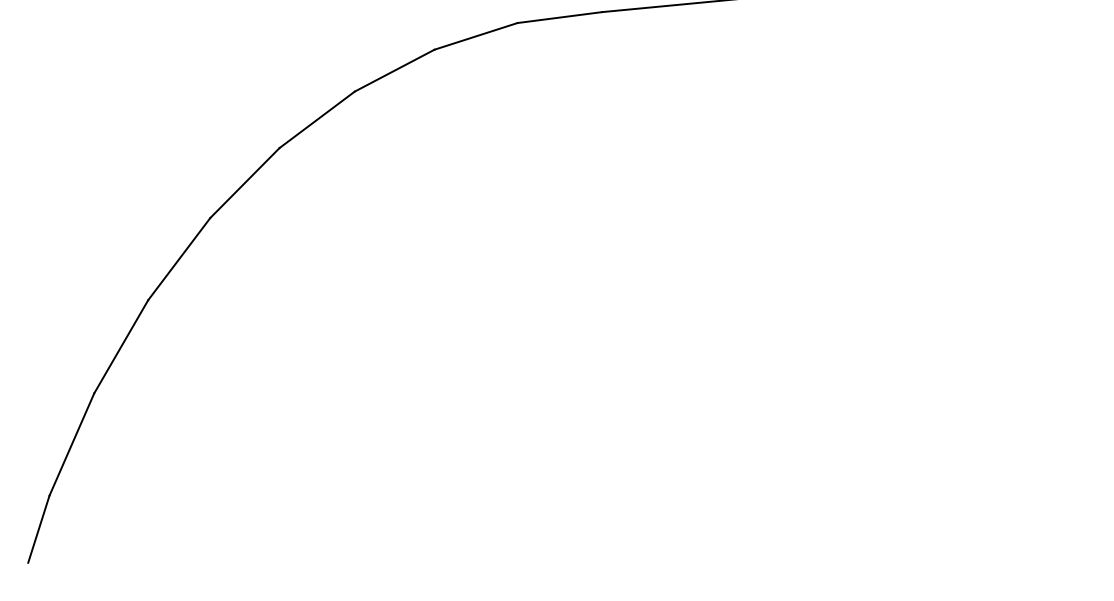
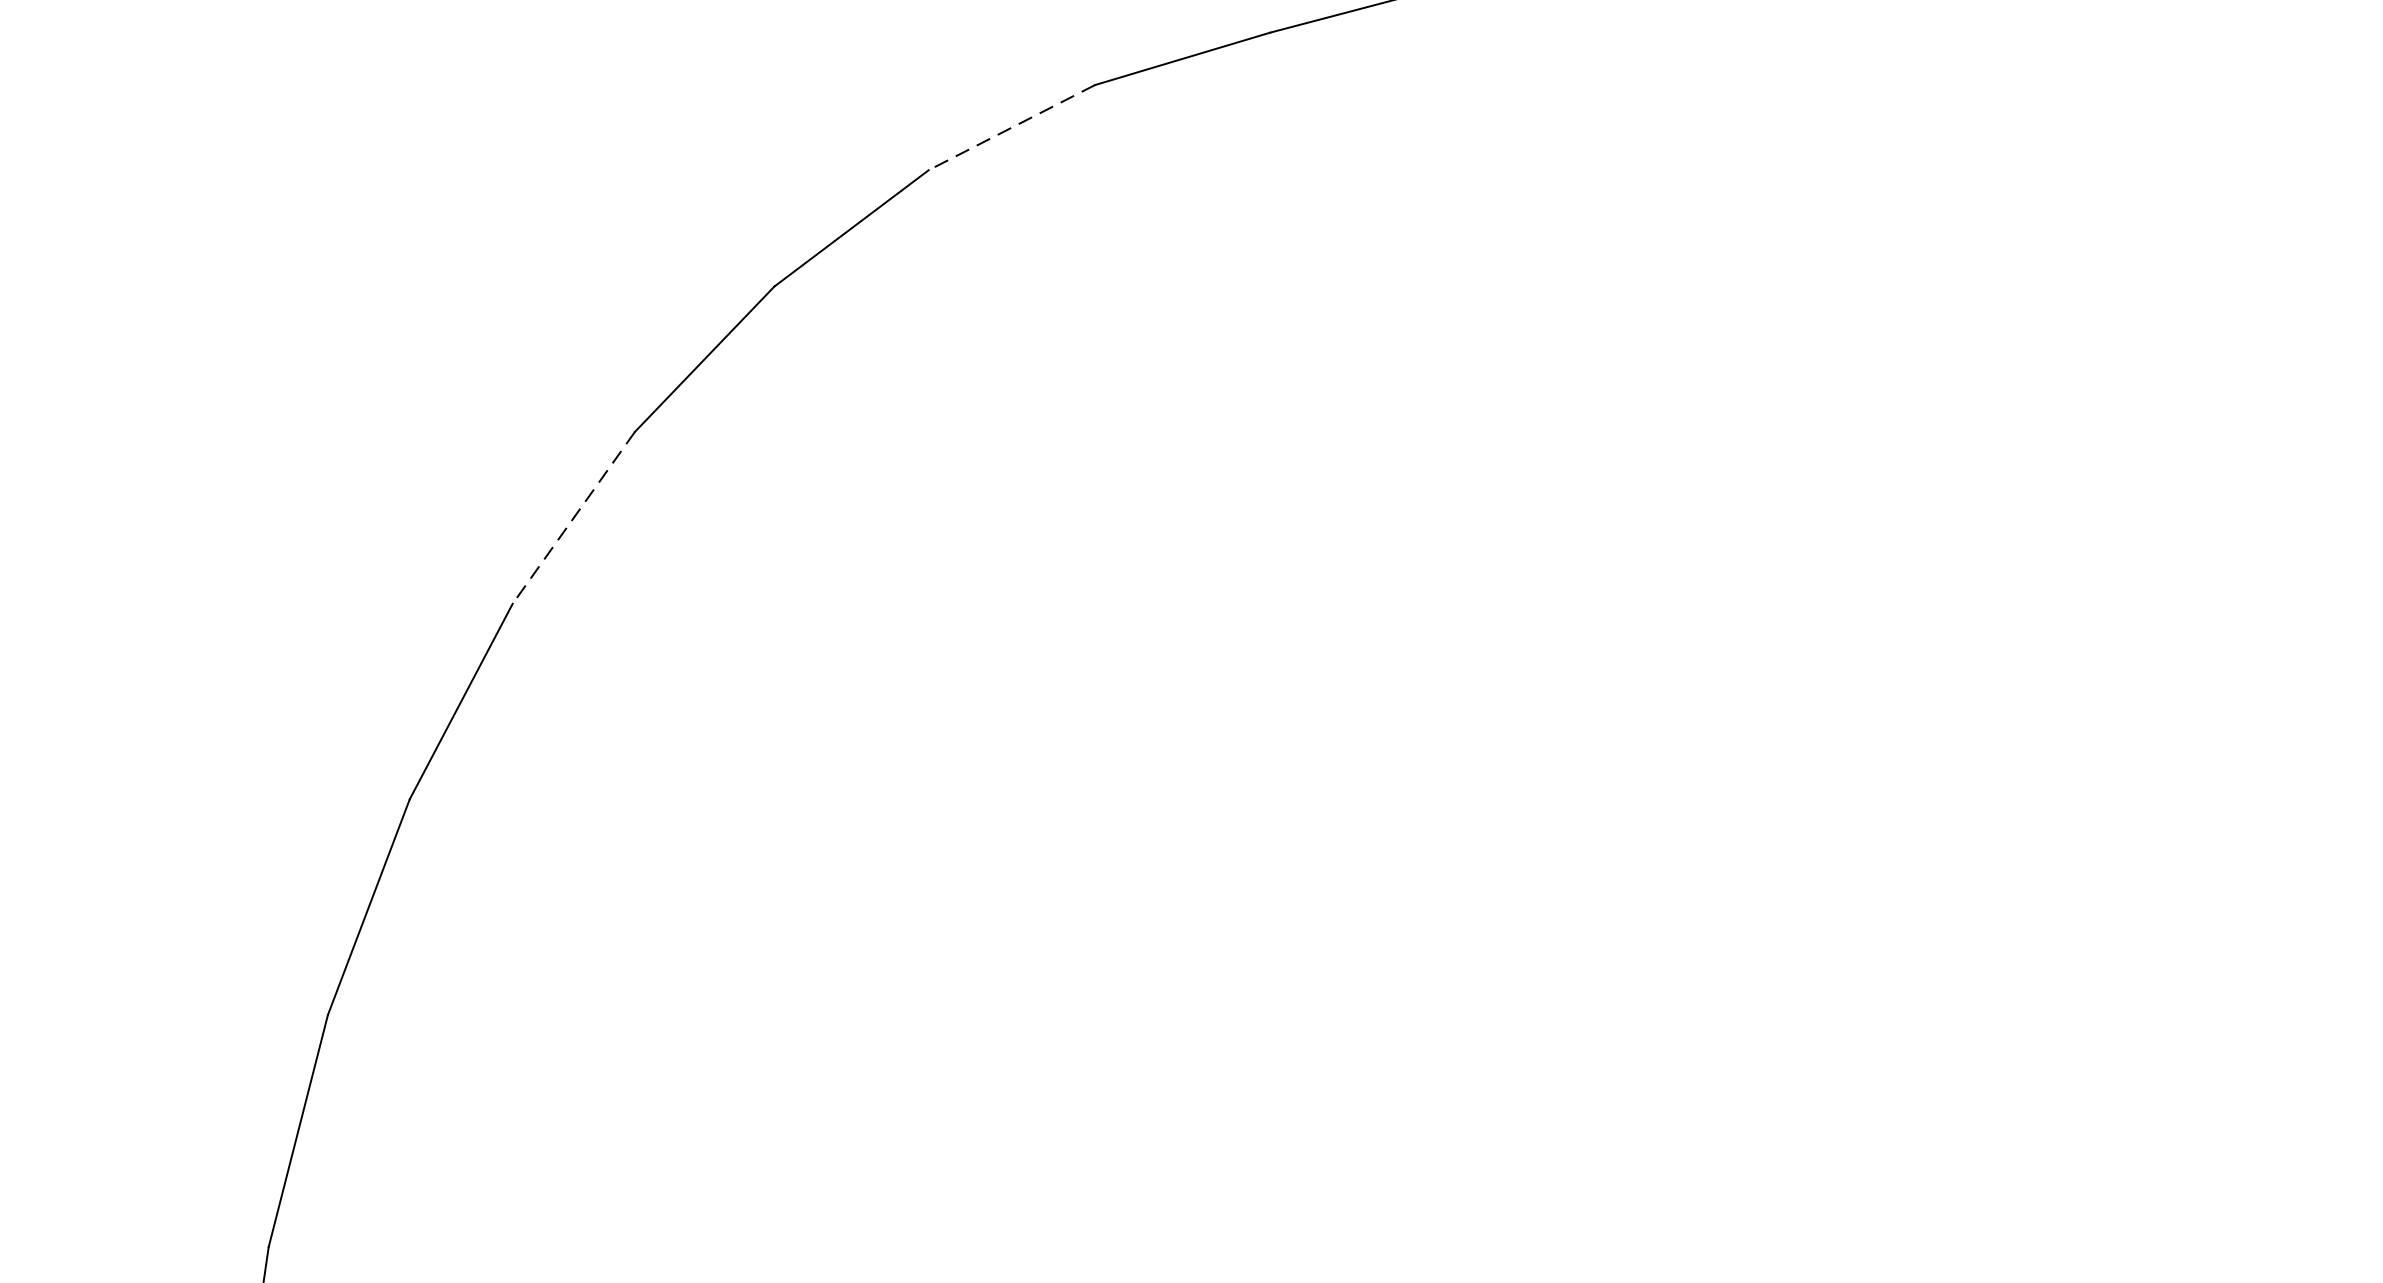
line: (476, 36) -> (1012, 127), solid -> dashed
line: (244, 183) -> (572, 519), solid -> dashed

